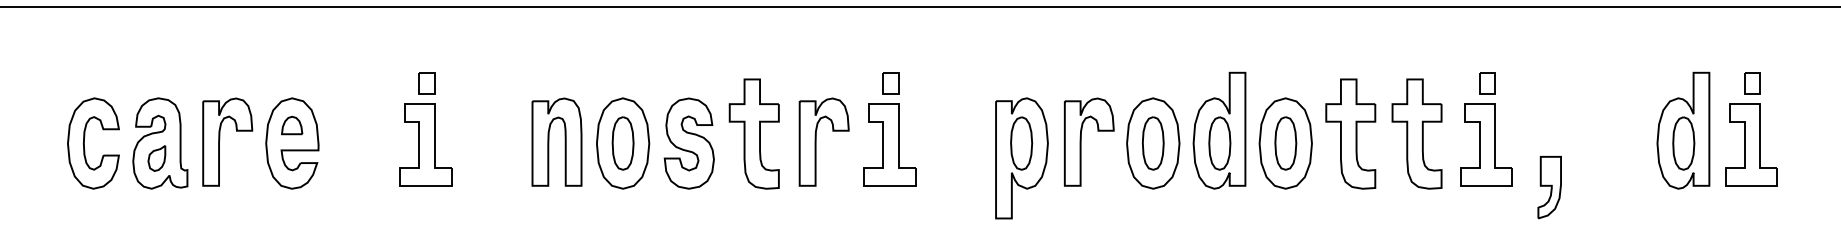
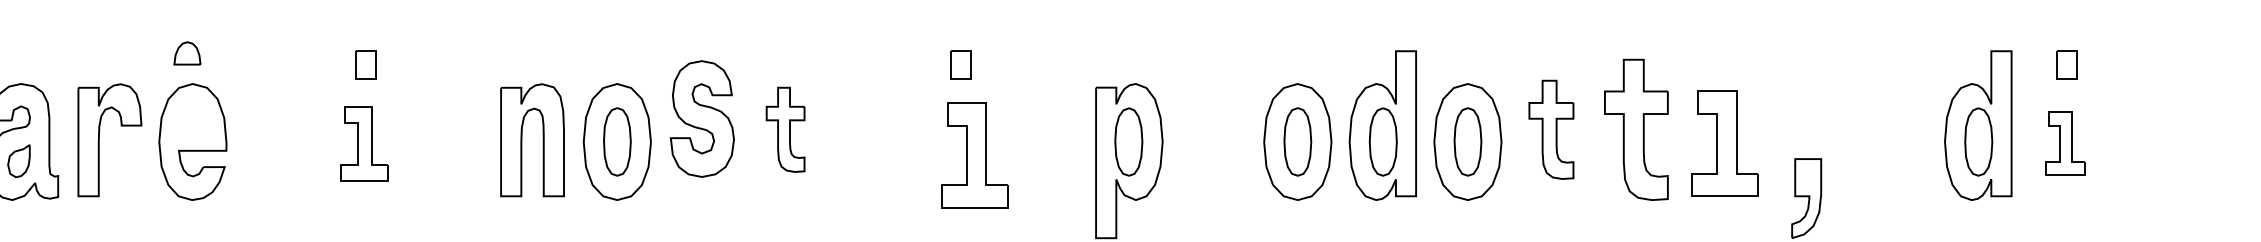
part: (1487, 83) -> (1726, 64), removed
part: (292, 125) -> (187, 53), moved
part: (753, 133) -> (784, 129), size x0.6
part: (1350, 133) -> (1550, 129), size x0.7
part: (816, 141) -> (865, 139), removed
part: (1081, 141) -> (1205, 139), removed
part: (688, 143) -> (701, 118), moved
part: (425, 144) -> (363, 143), size x0.7
part: (889, 144) -> (974, 154), moved
part: (1751, 144) -> (2065, 143), size x0.6

